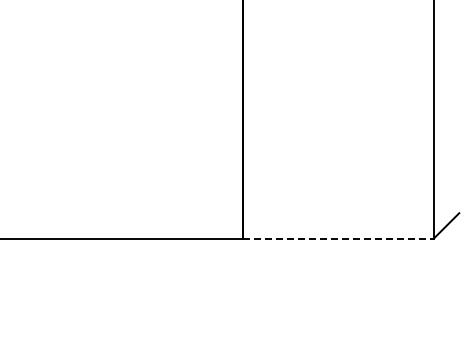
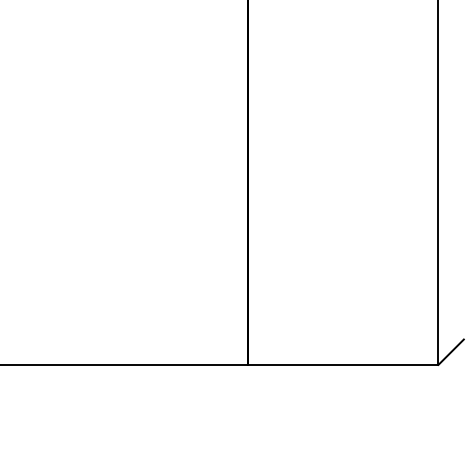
line: (338, 238) -> (343, 364), dashed -> solid

